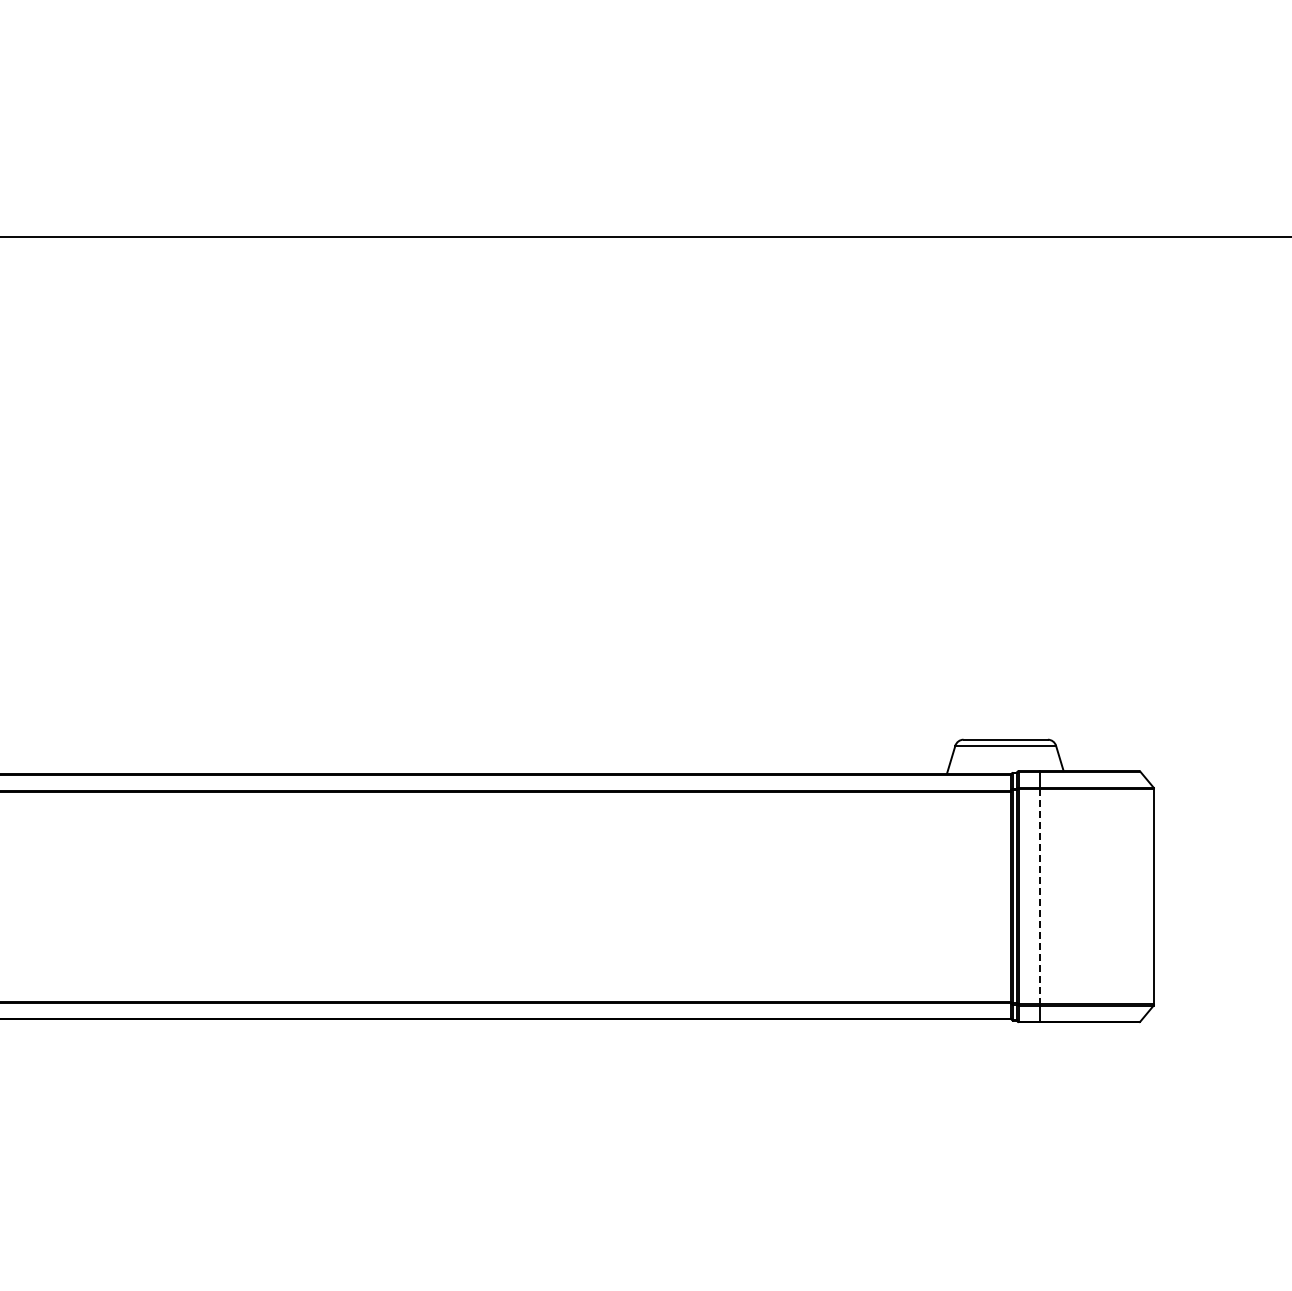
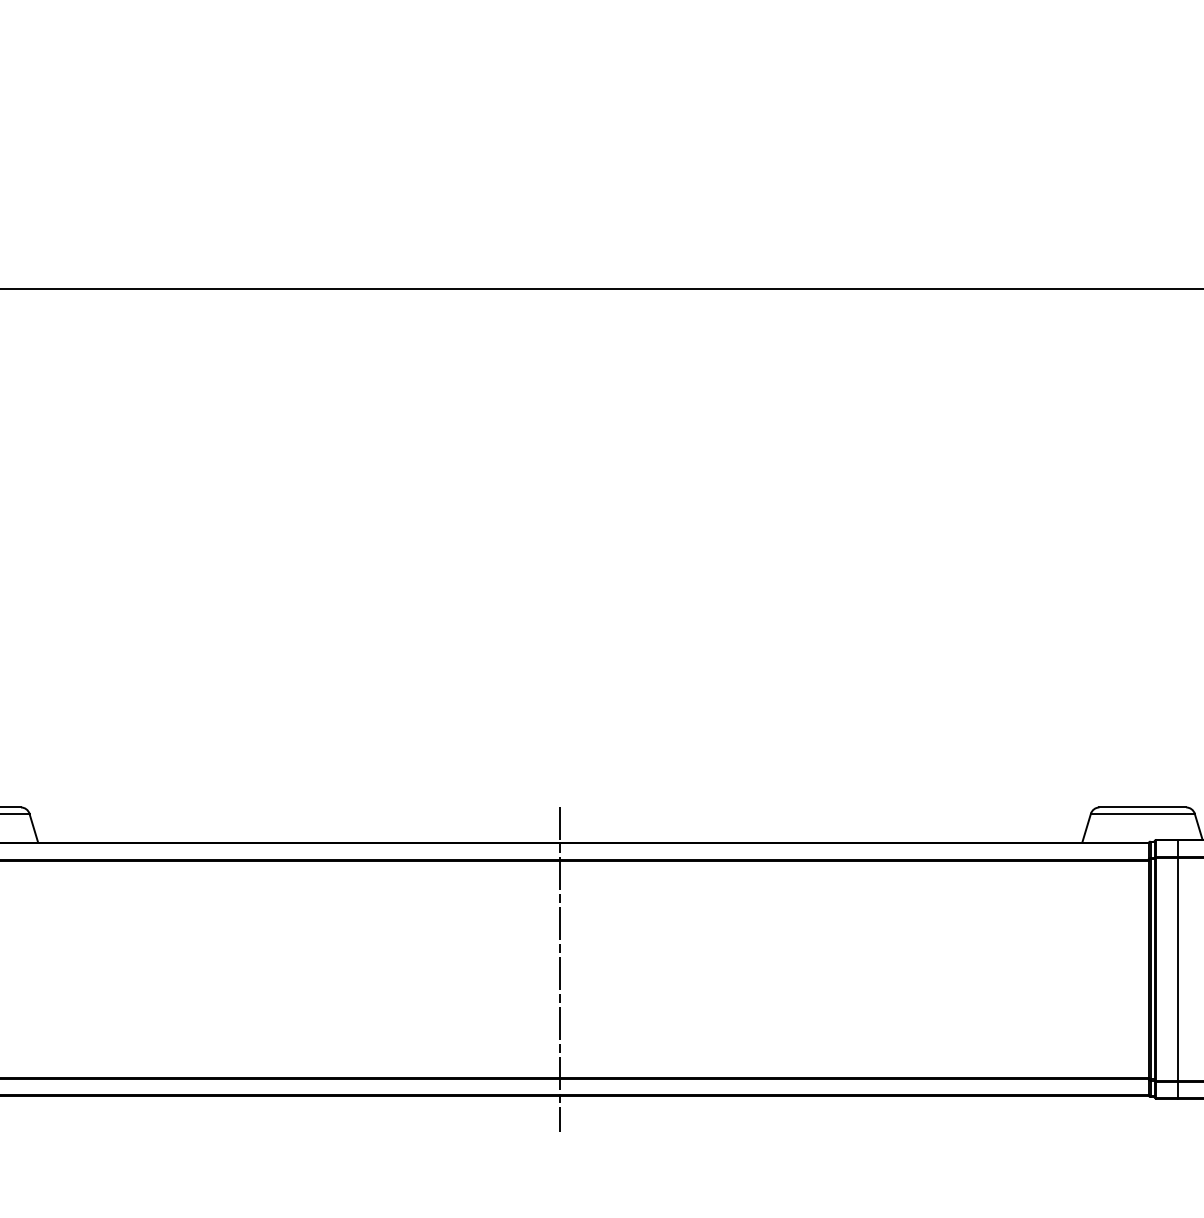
line: (440, 896) -> (560, 969), added
line: (1039, 896) -> (1177, 969), dashed -> solid

